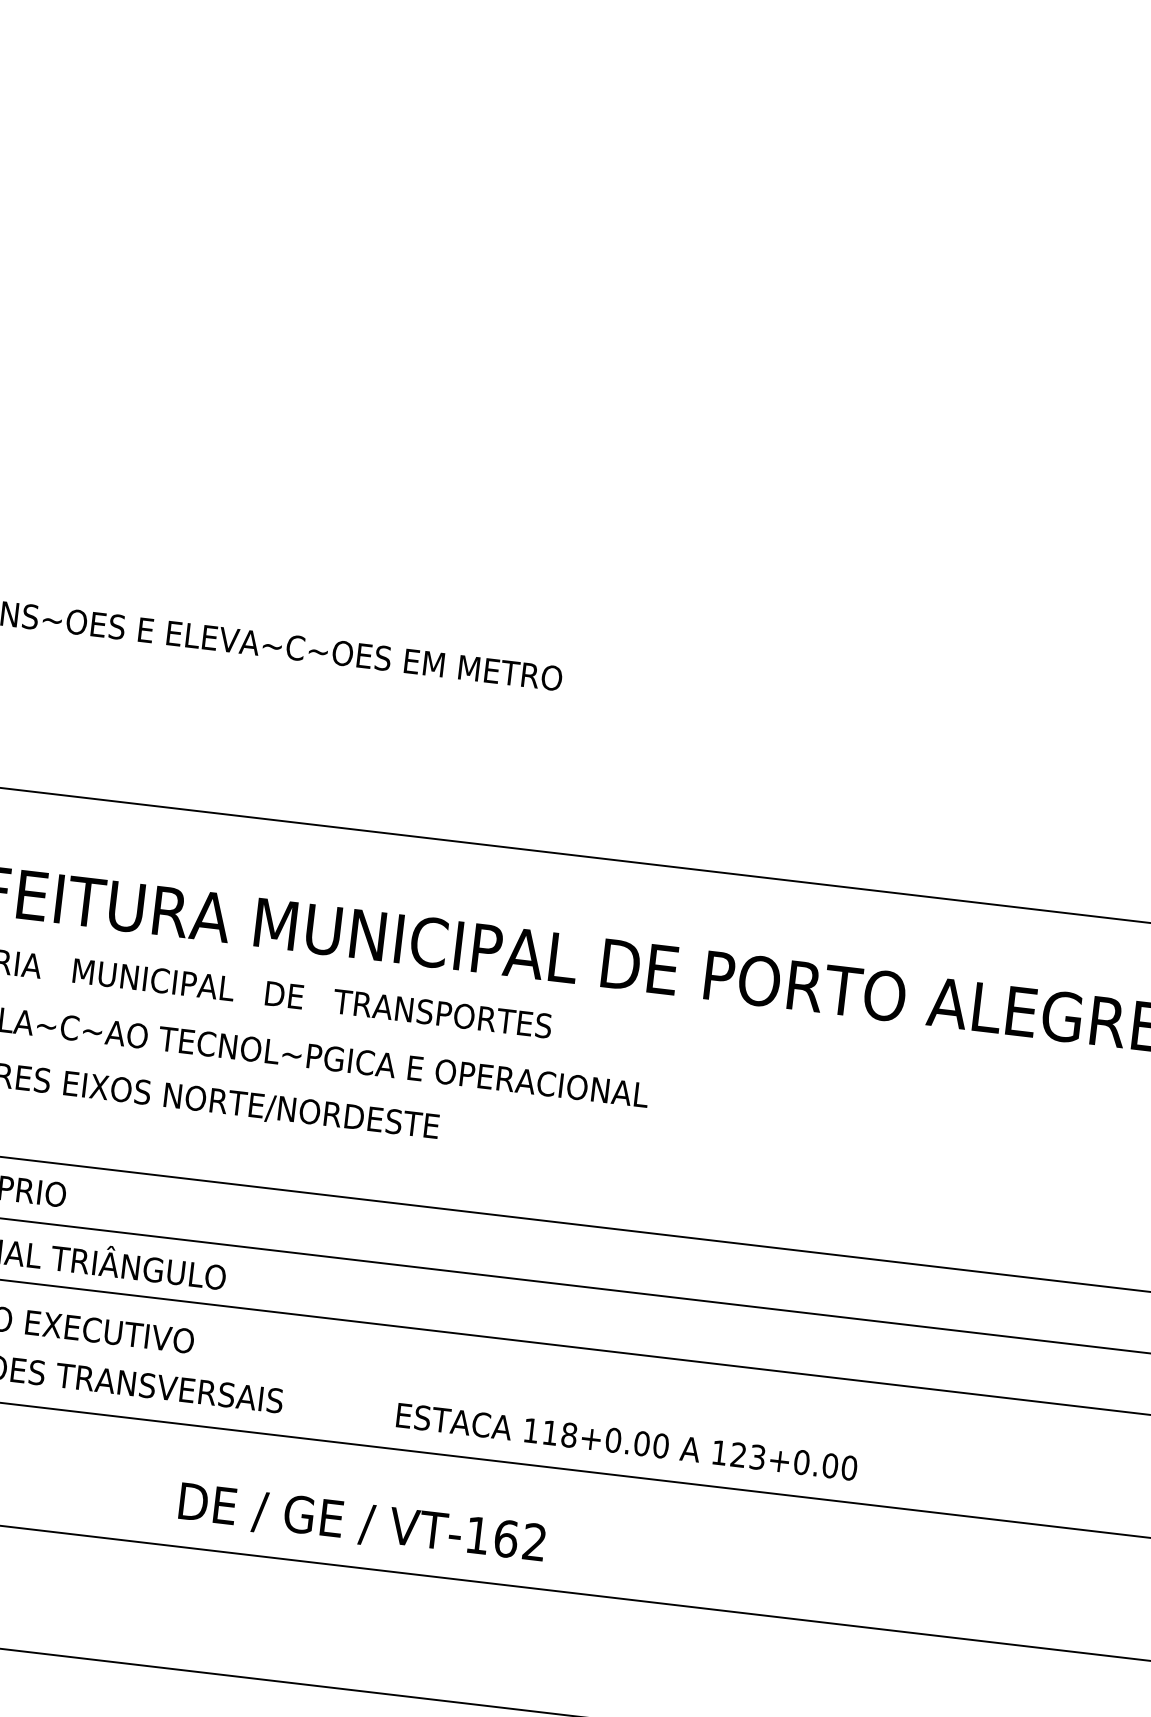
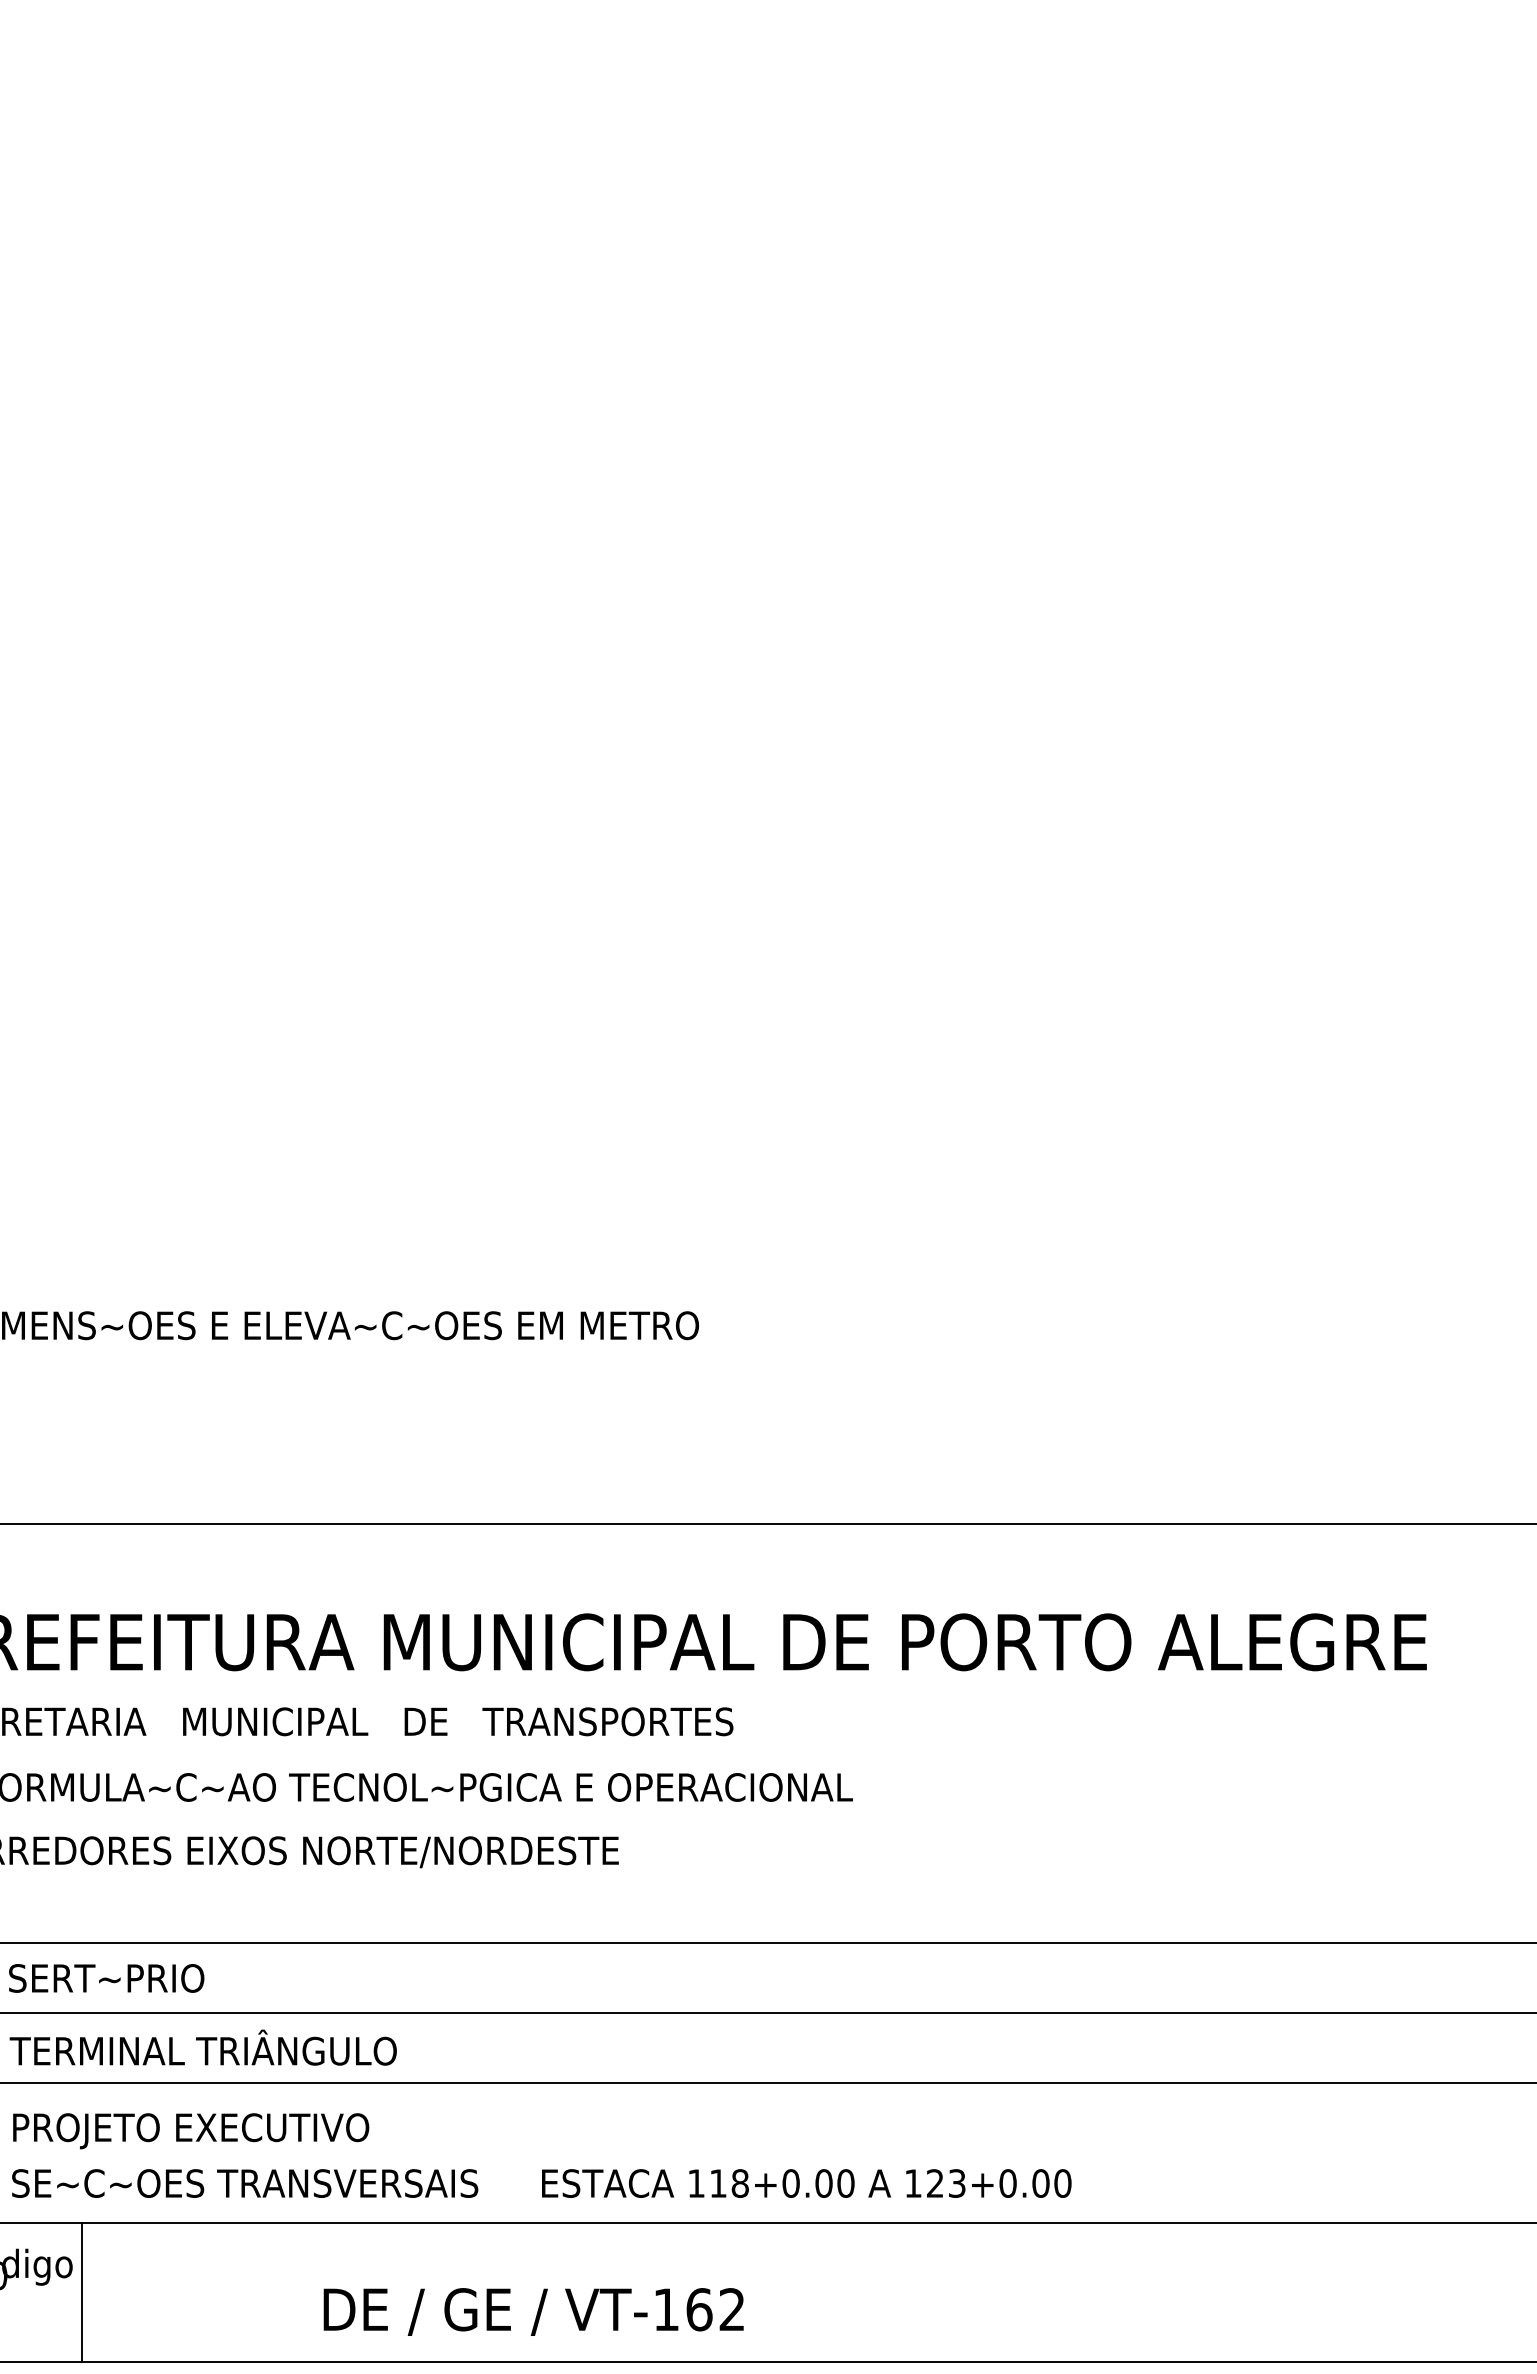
text: (626, 1441) -> (806, 2183), moved
text: (361, 1523) -> (533, 2311), moved

